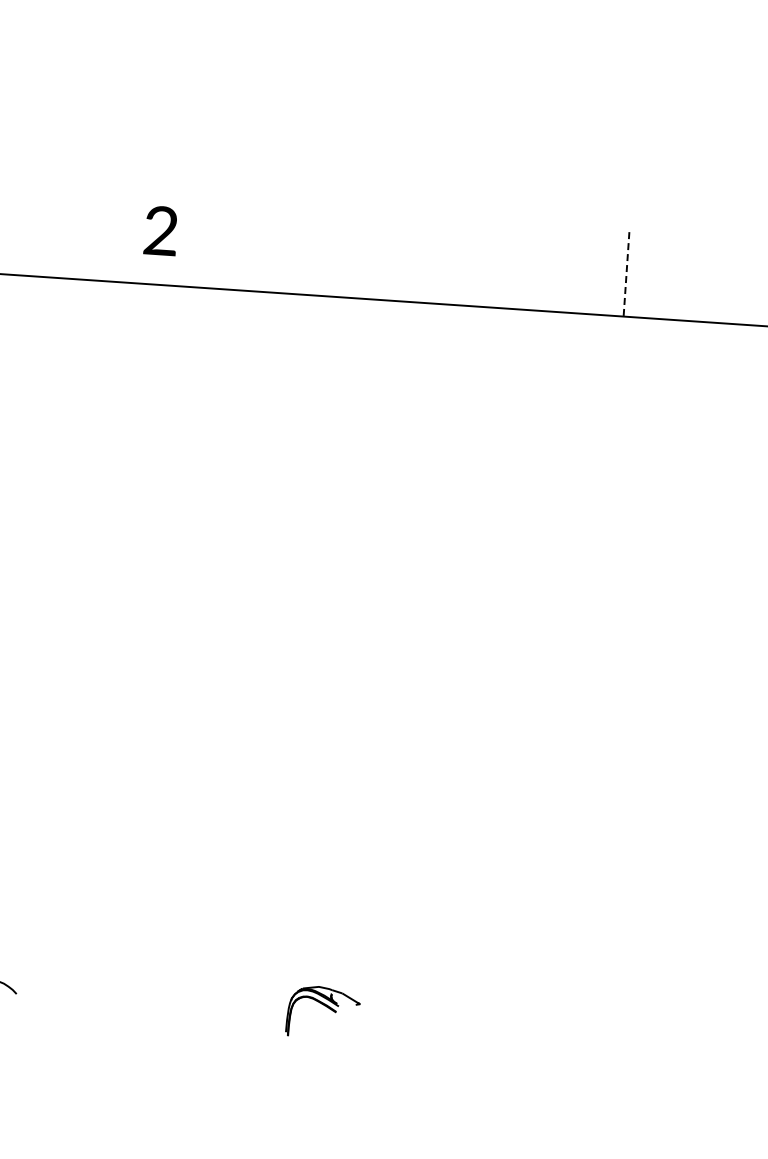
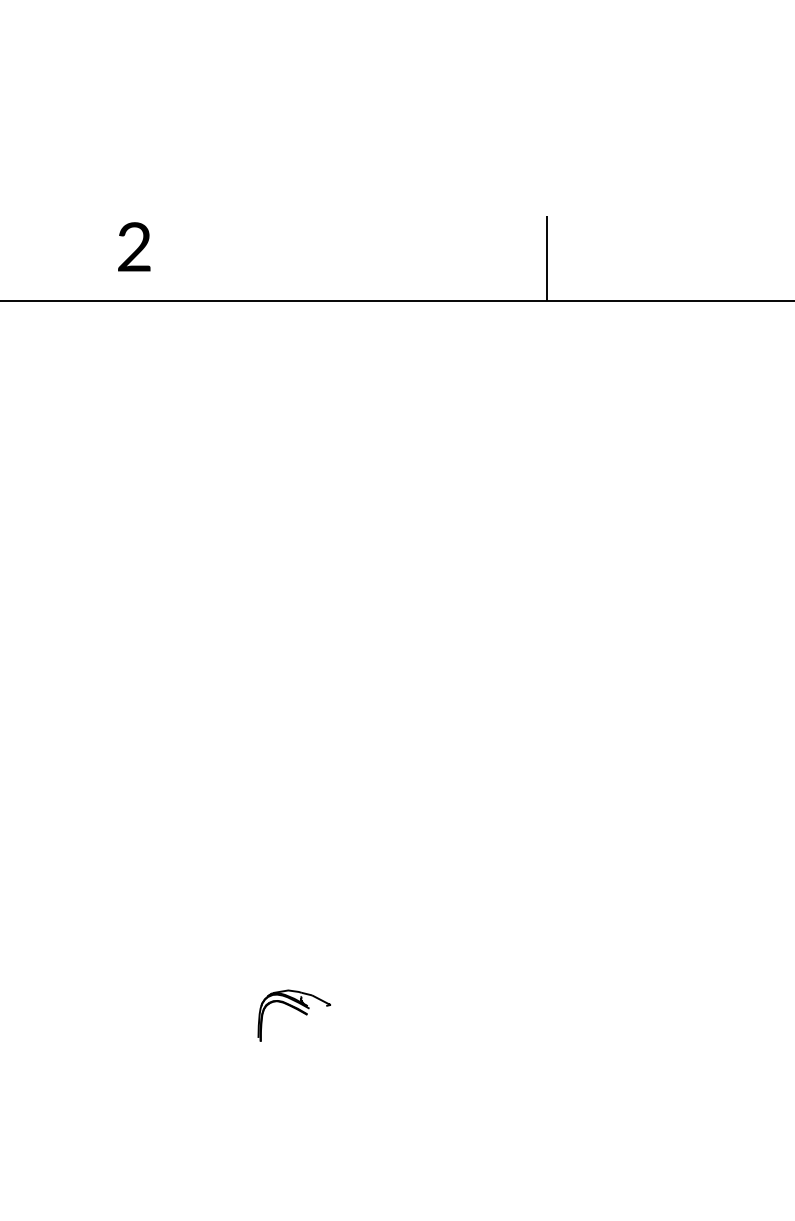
text: (161, 230) -> (134, 246), moved
line: (626, 275) -> (546, 259), dashed -> solid

